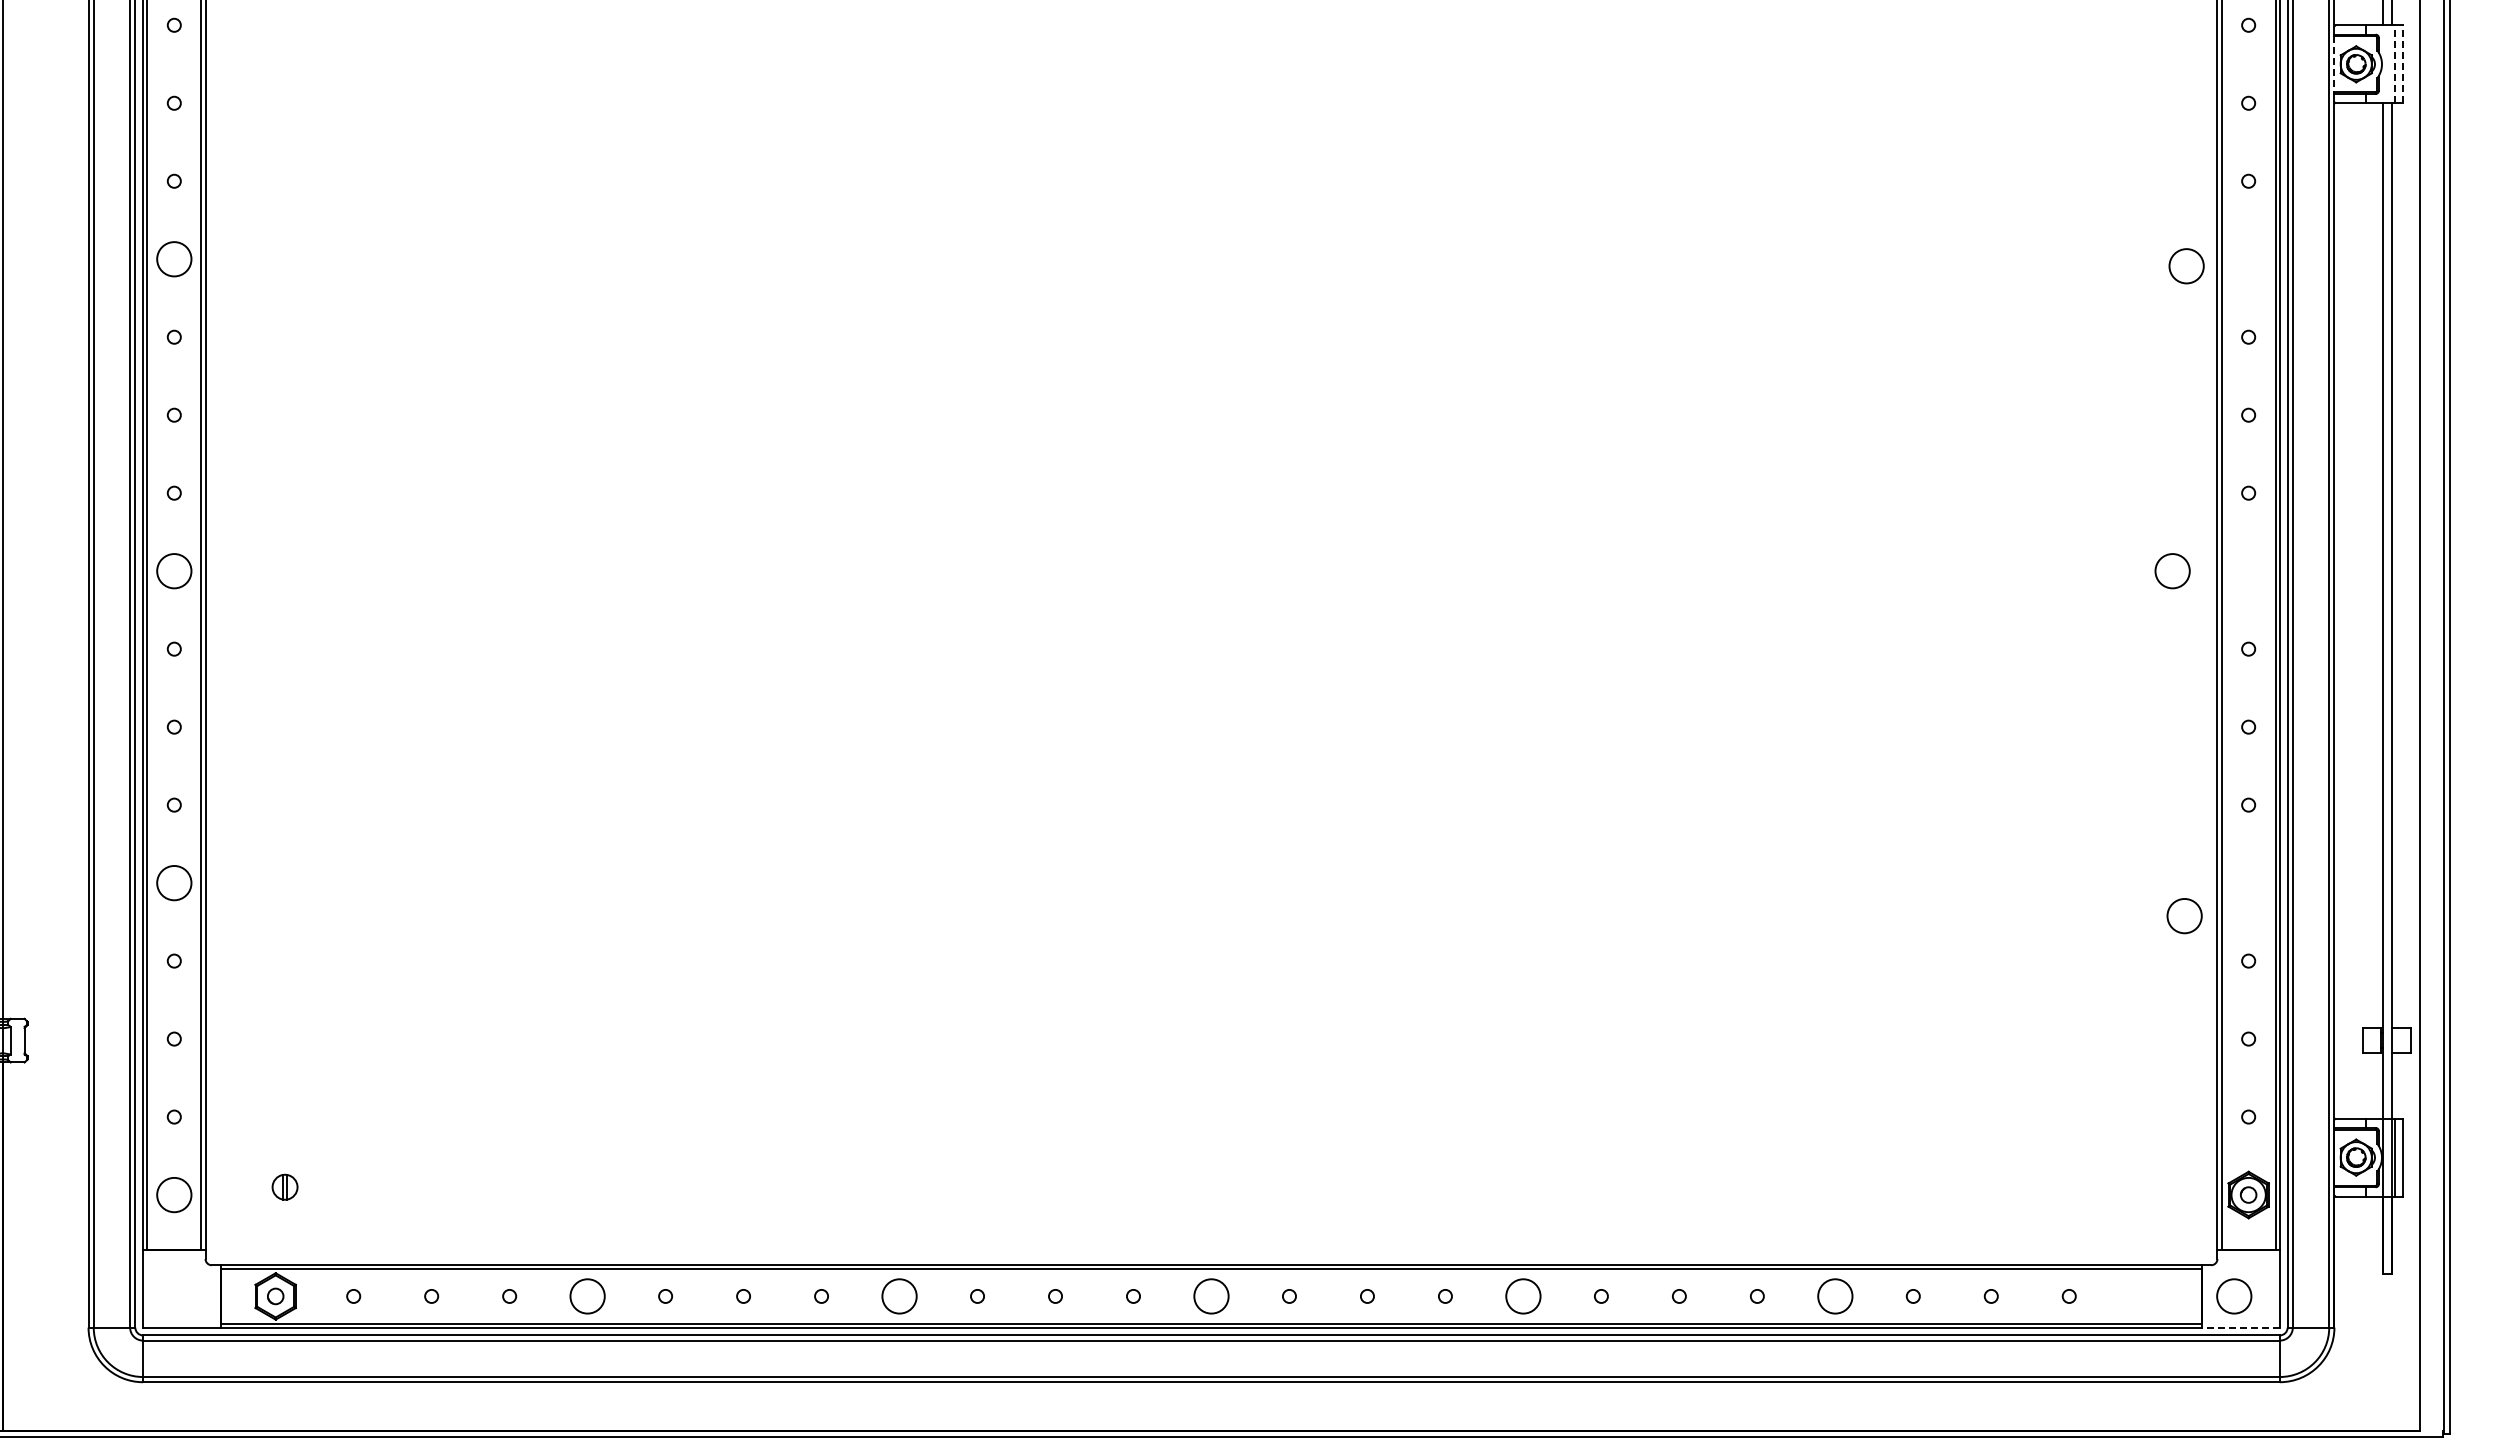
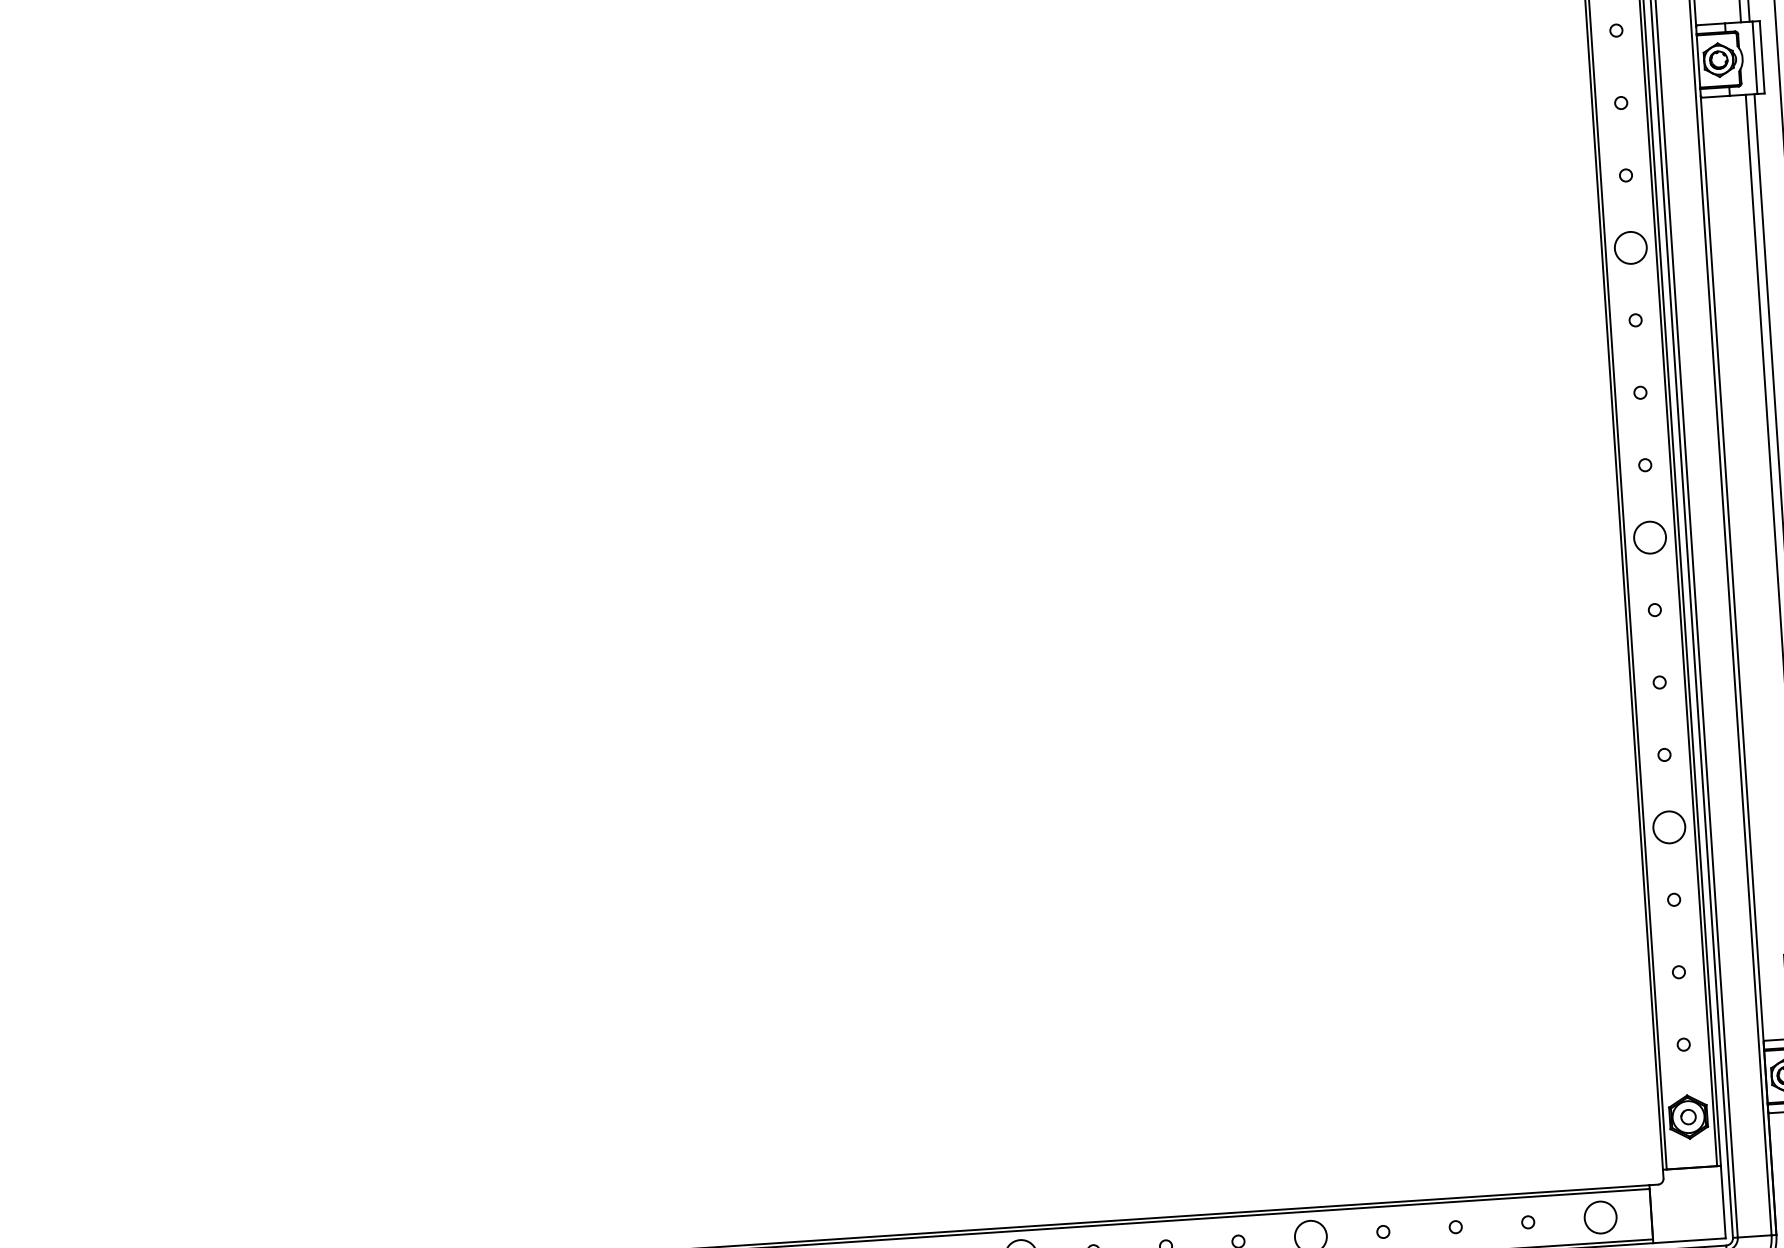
line: (2334, 64) -> (1698, 61), dashed -> solid
line: (2395, 64) -> (1755, 57), dashed -> solid
line: (2403, 64) -> (1762, 57), dashed -> solid
circle: (2186, 266) -> (1630, 248), moved
circle: (2172, 571) -> (1649, 537), moved
circle: (2184, 916) -> (1669, 827), moved
circle: (2234, 1296) -> (1600, 1217), moved
line: (2240, 1327) -> (1689, 1240), dashed -> solid

